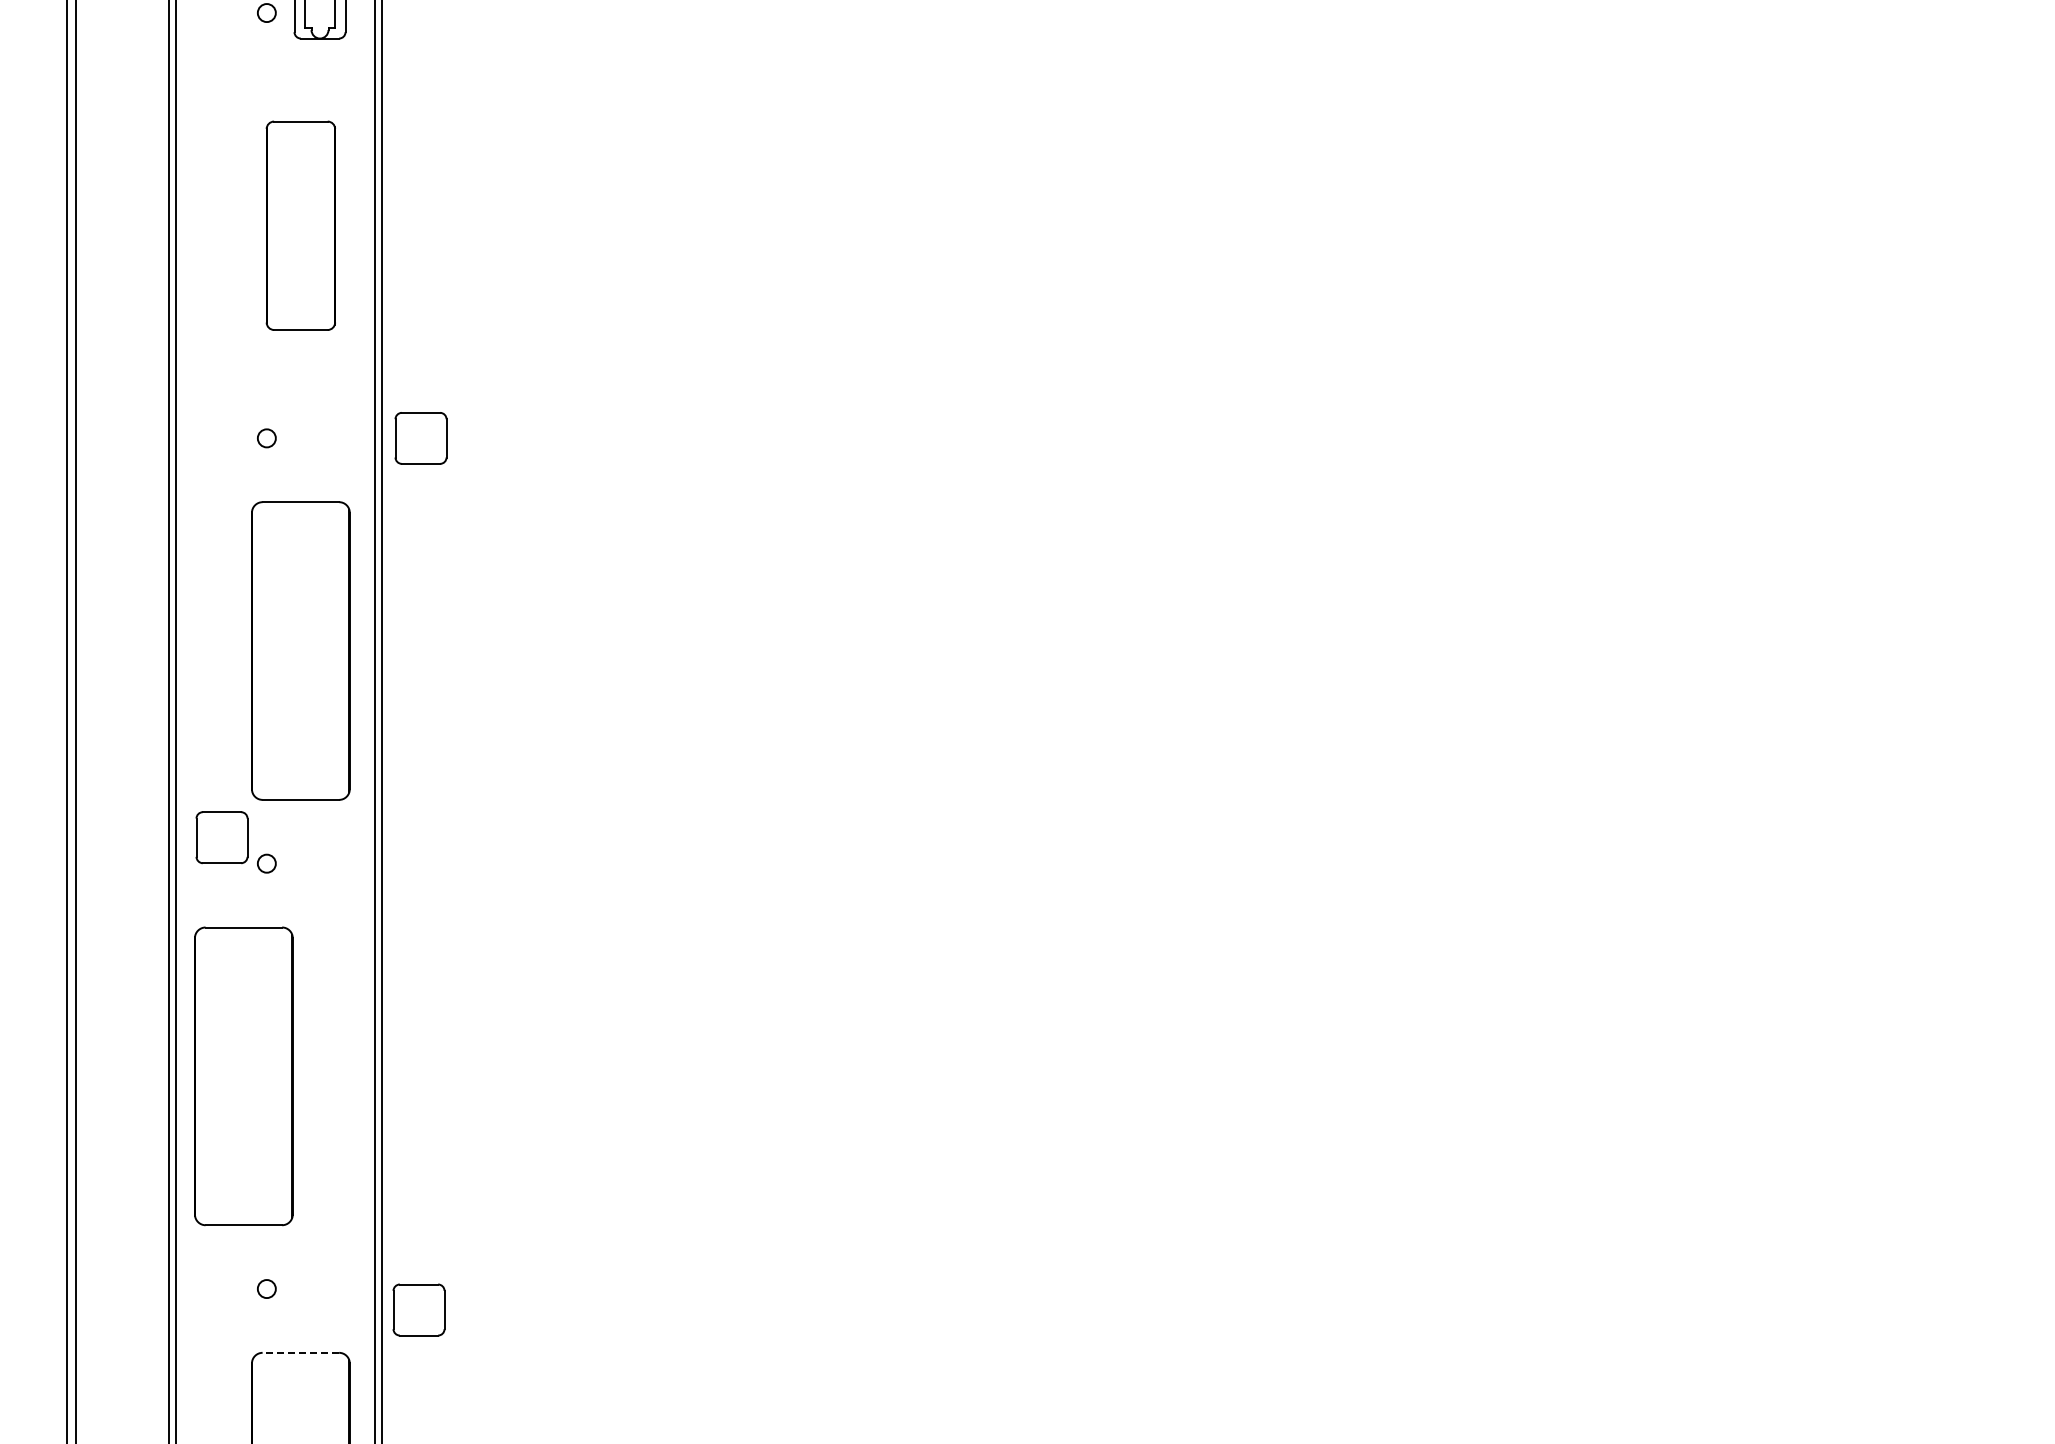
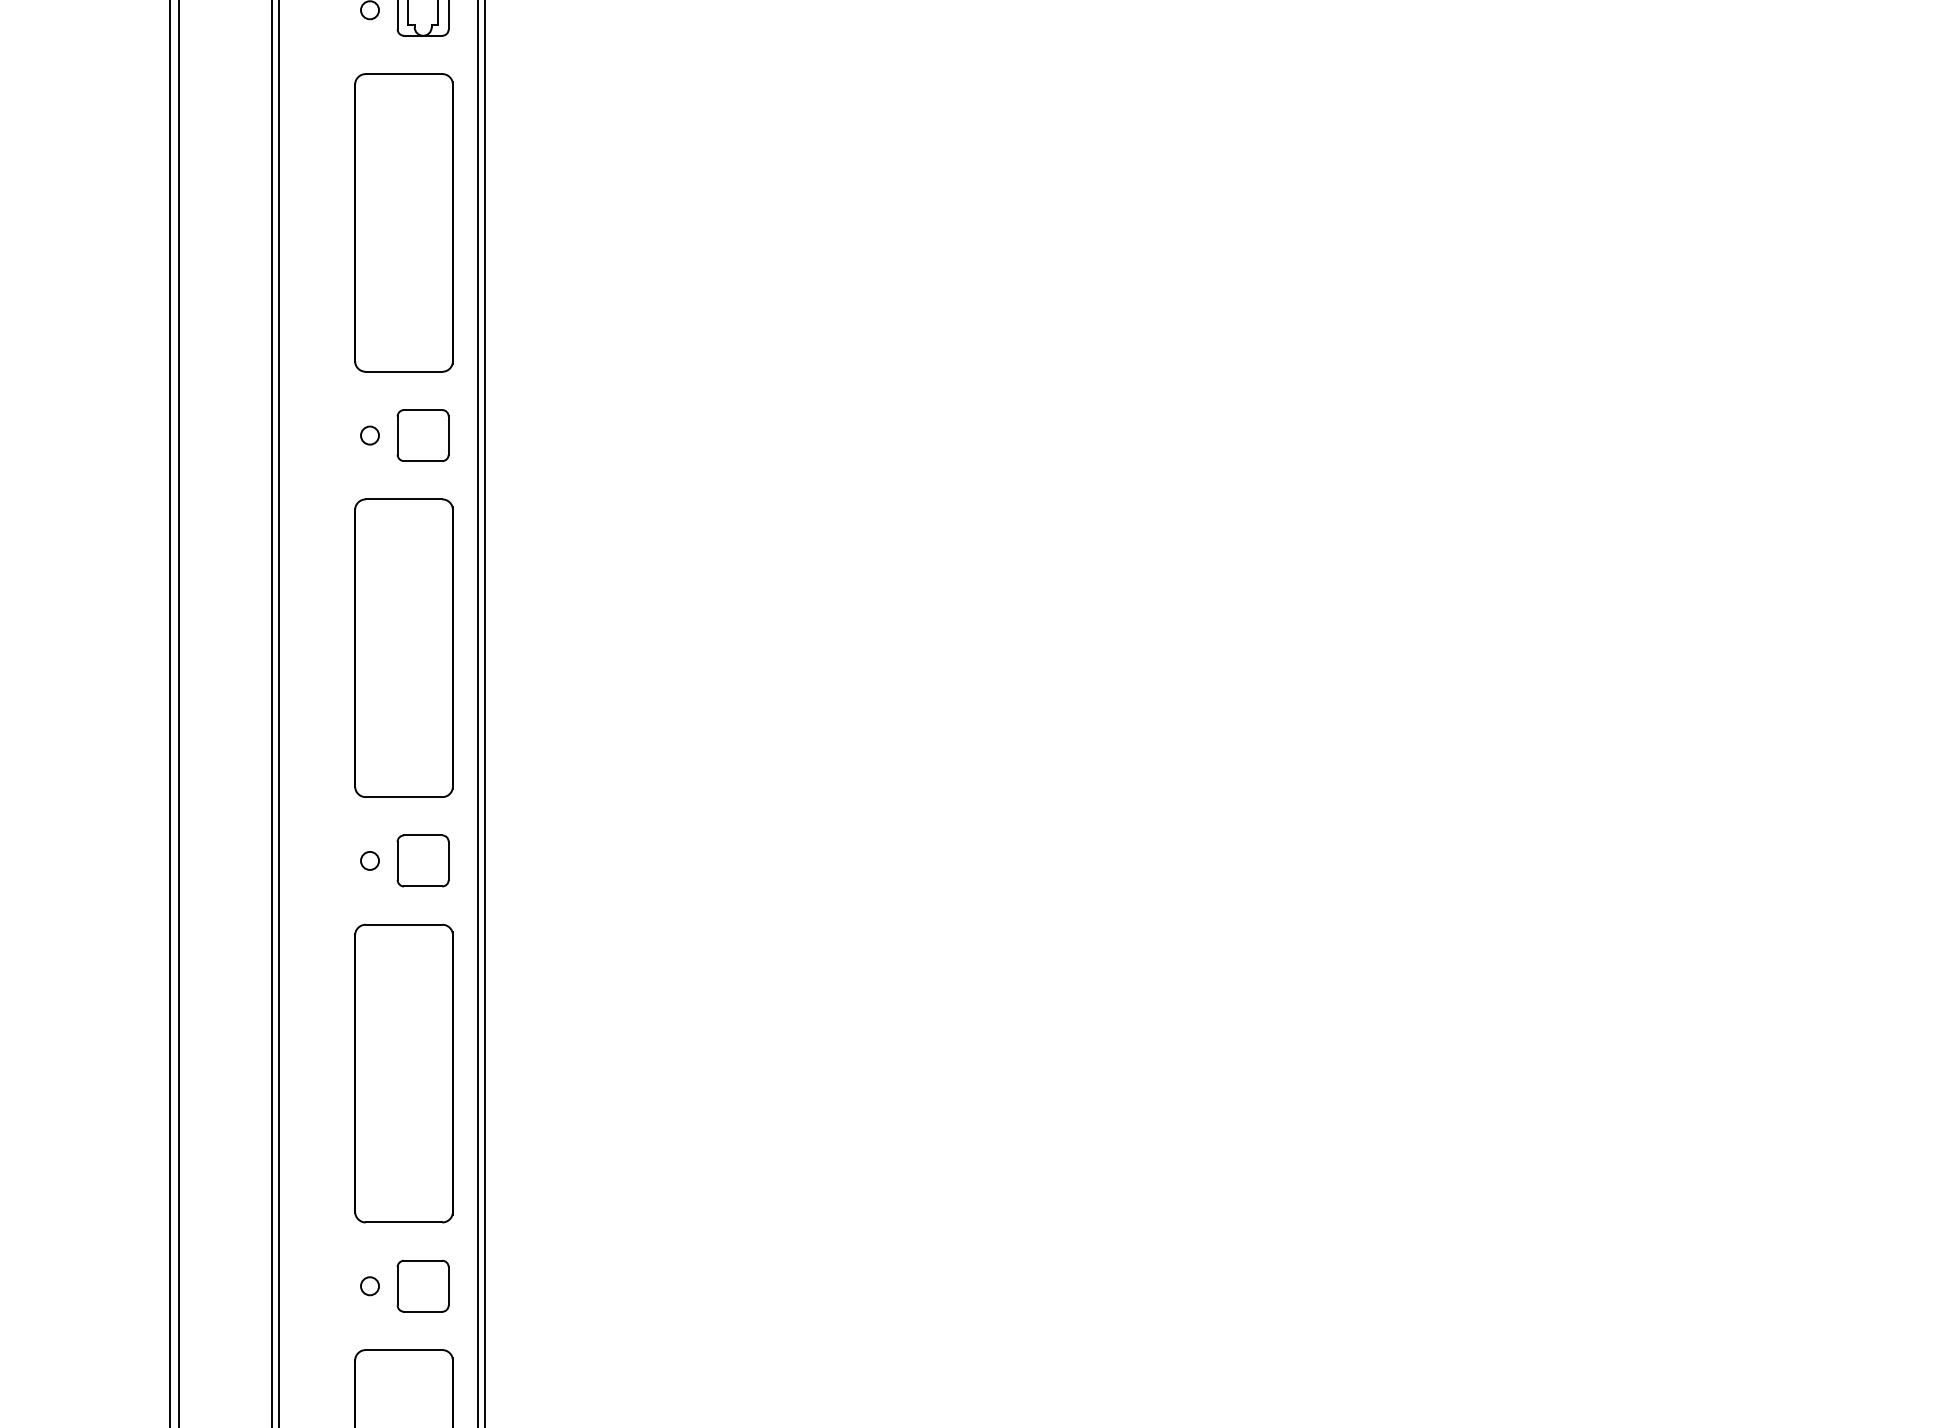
part: (300, 225) -> (403, 222), size x1.43
part: (420, 438) -> (422, 435), moved
part: (221, 837) -> (422, 860), moved
part: (243, 1076) -> (403, 1073), moved
part: (418, 1309) -> (422, 1285), moved
line: (300, 1352) -> (403, 1349), dashed -> solid

